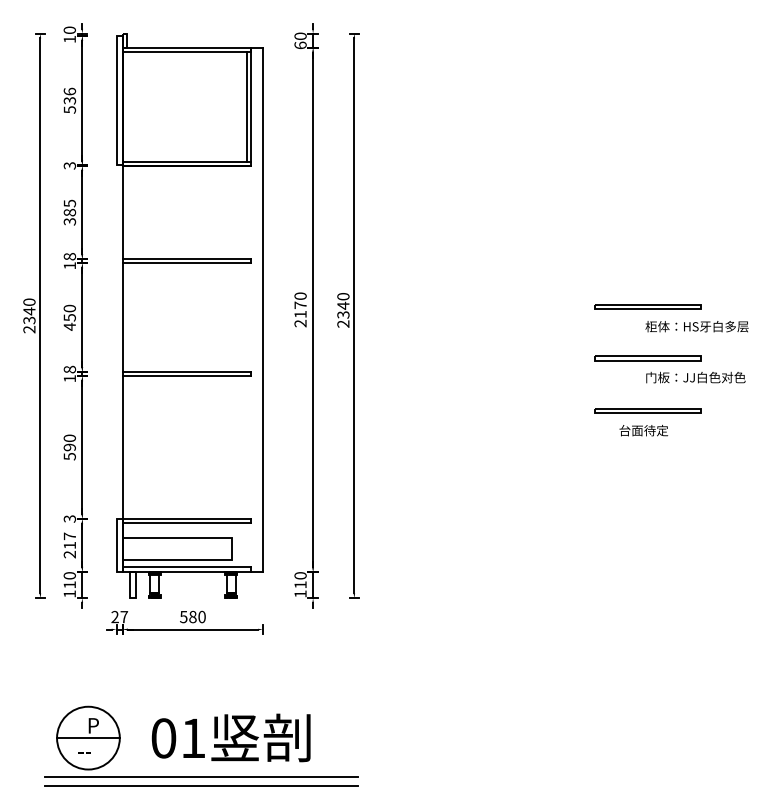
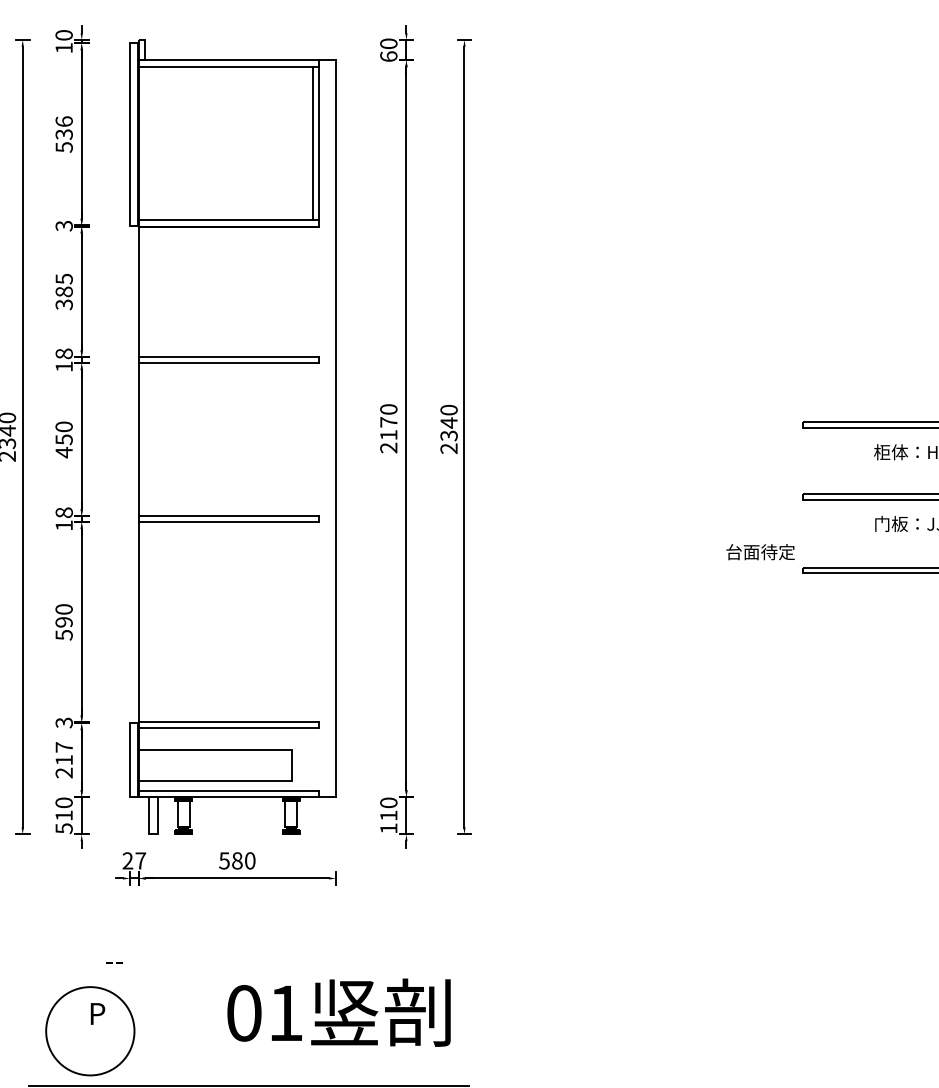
text: (643, 430) -> (760, 551), moved
text: (69, 593) -> (63, 827), 110 -> 510
text: (230, 737) -> (338, 1012), moved
line: (88, 738) -> (90, 1031), removed
text: (84, 752) -> (114, 962), moved

